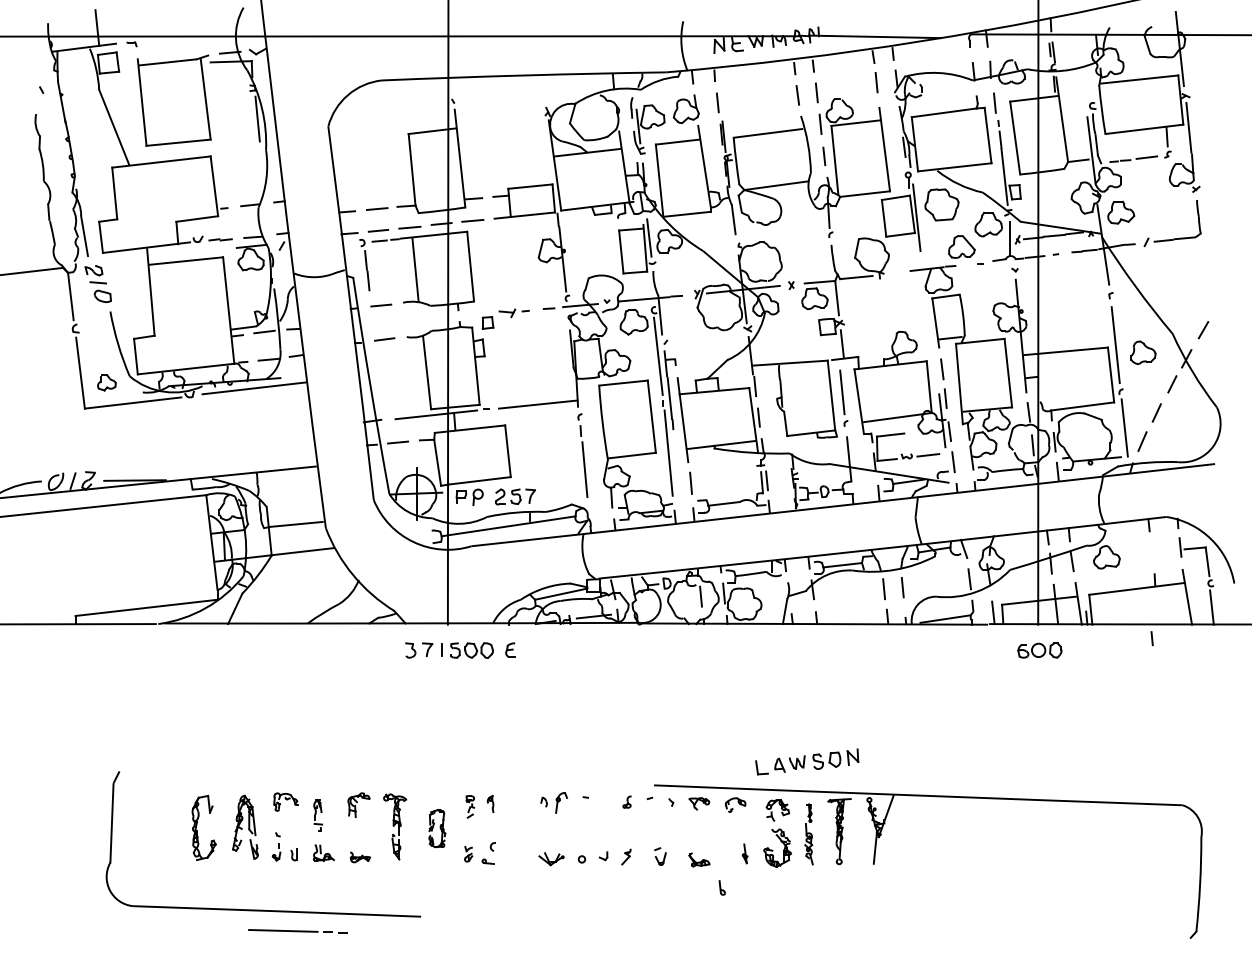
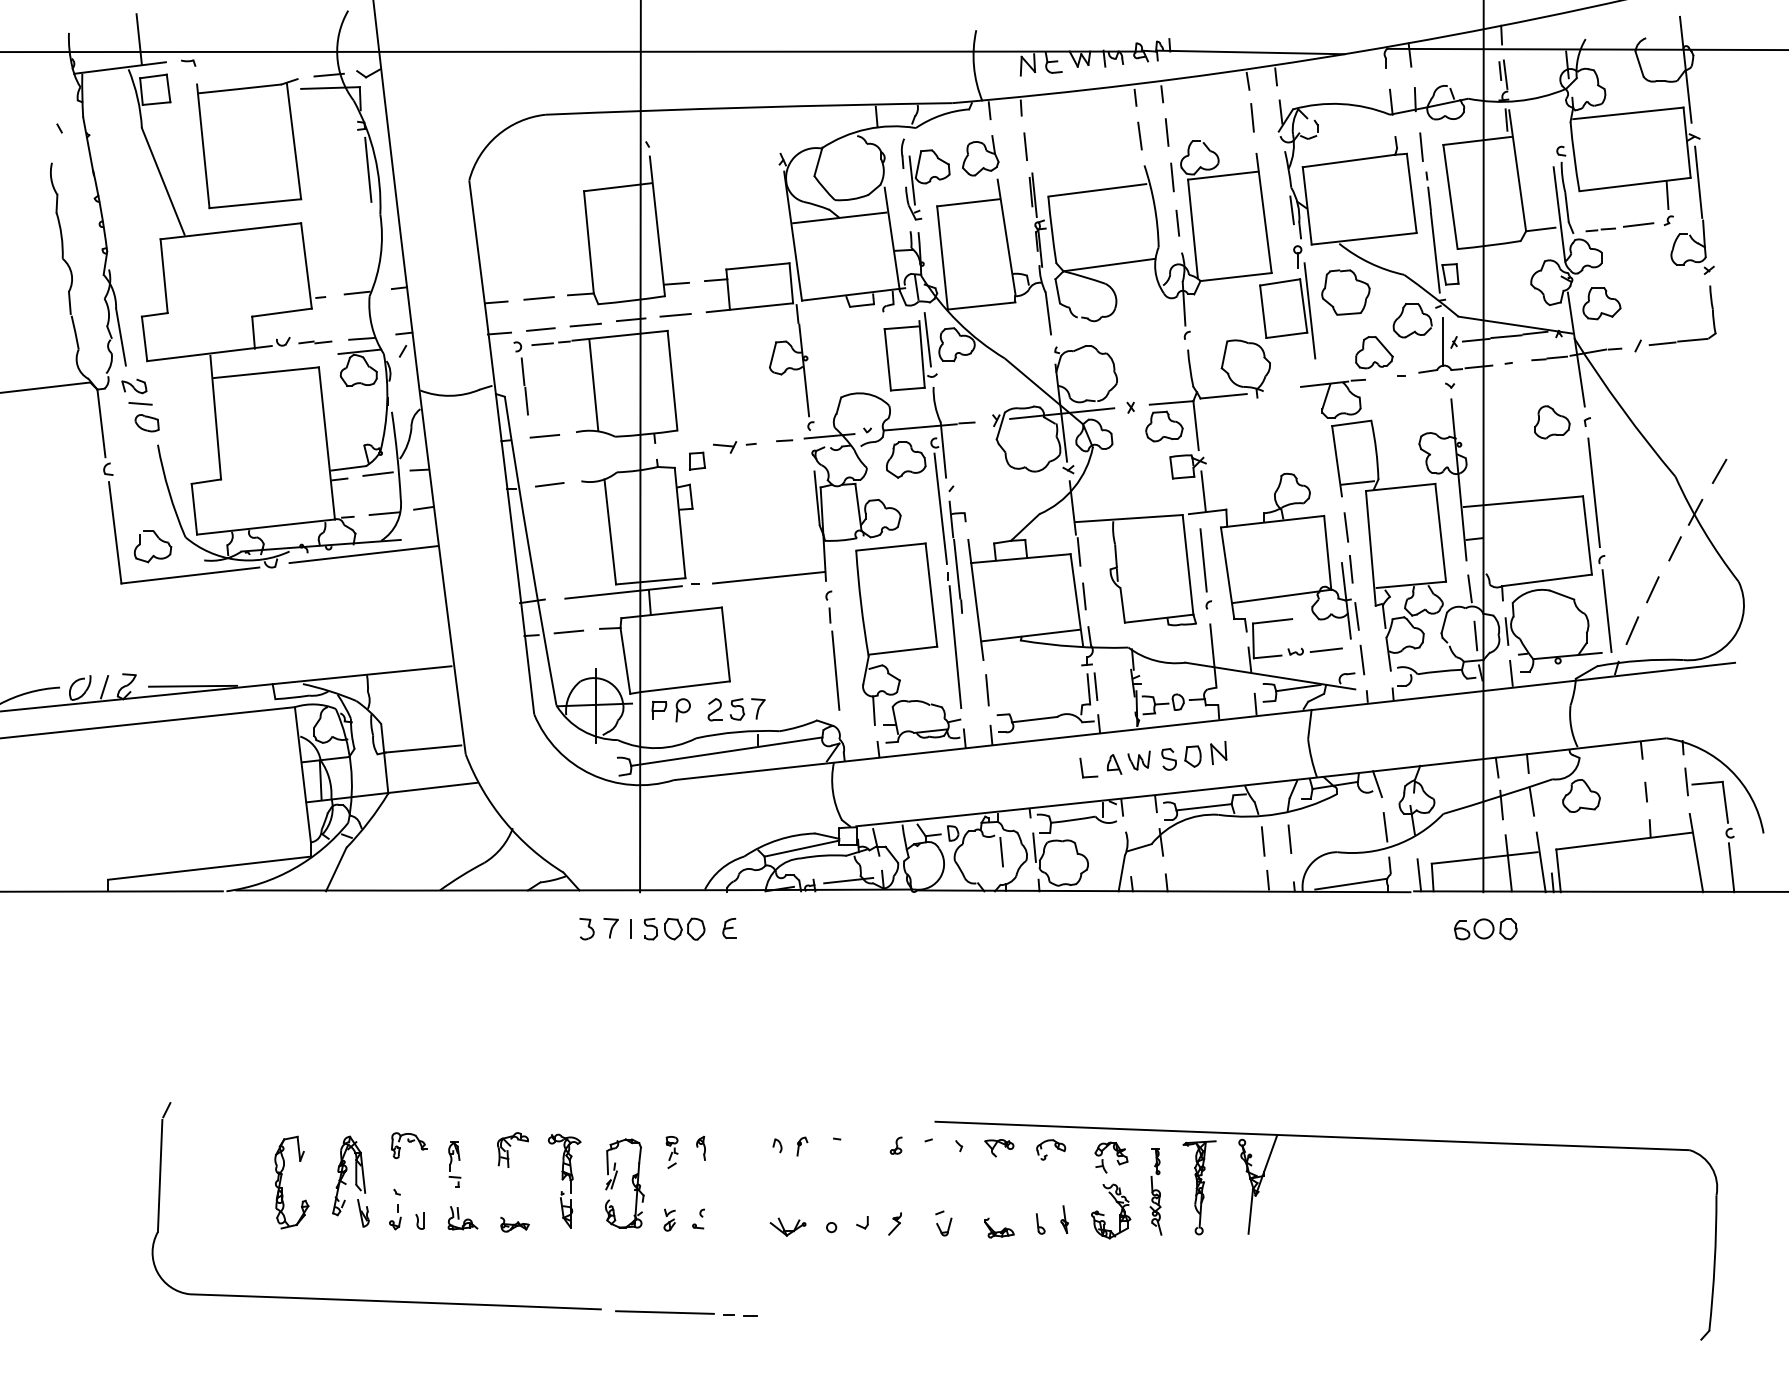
part: (1143, 352) -> (1552, 421), moved
part: (106, 382) -> (152, 546), size x1.43
line: (1151, 638) -> (1645, 791), moved
part: (807, 761) -> (1153, 759), moved
part: (561, 802) -> (802, 1146), size x0.62
part: (437, 828) -> (625, 1183), size x1.67
part: (488, 853) -> (698, 1219), size x0.62
part: (721, 887) -> (1039, 1223), moved
line: (297, 931) -> (685, 1313), moved

